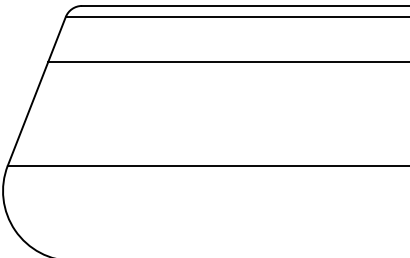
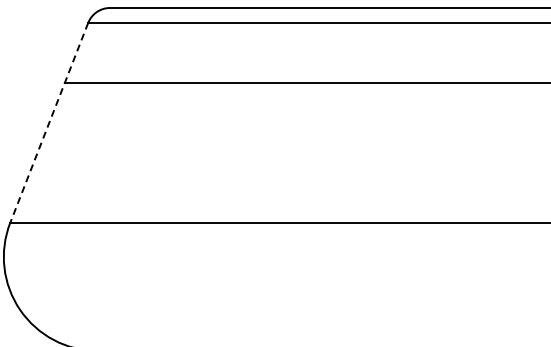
line: (36, 91) -> (49, 123), solid -> dashed

